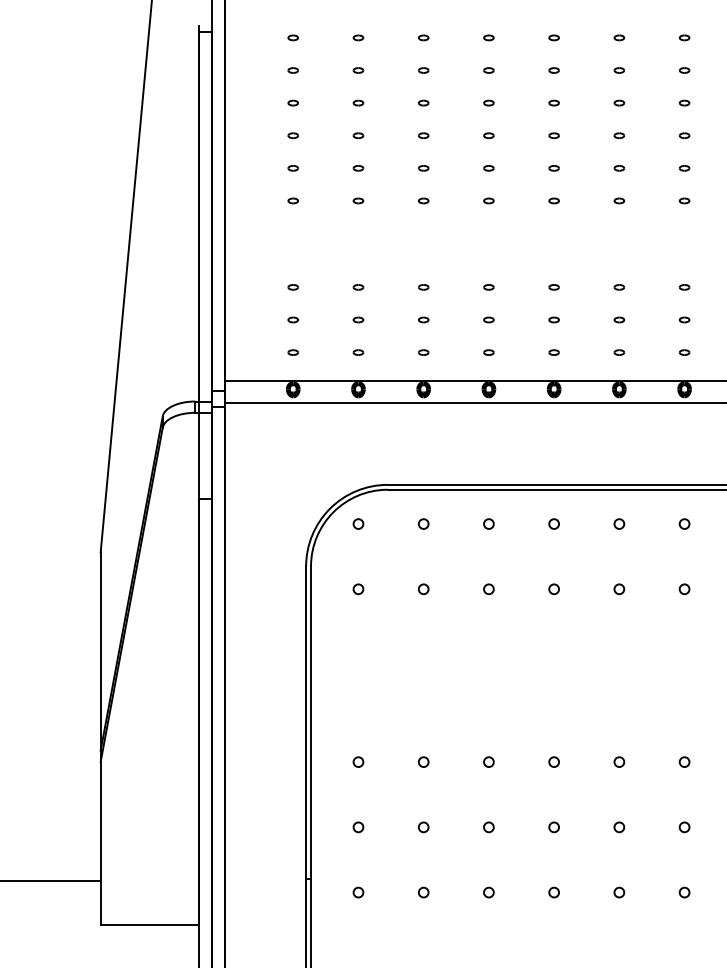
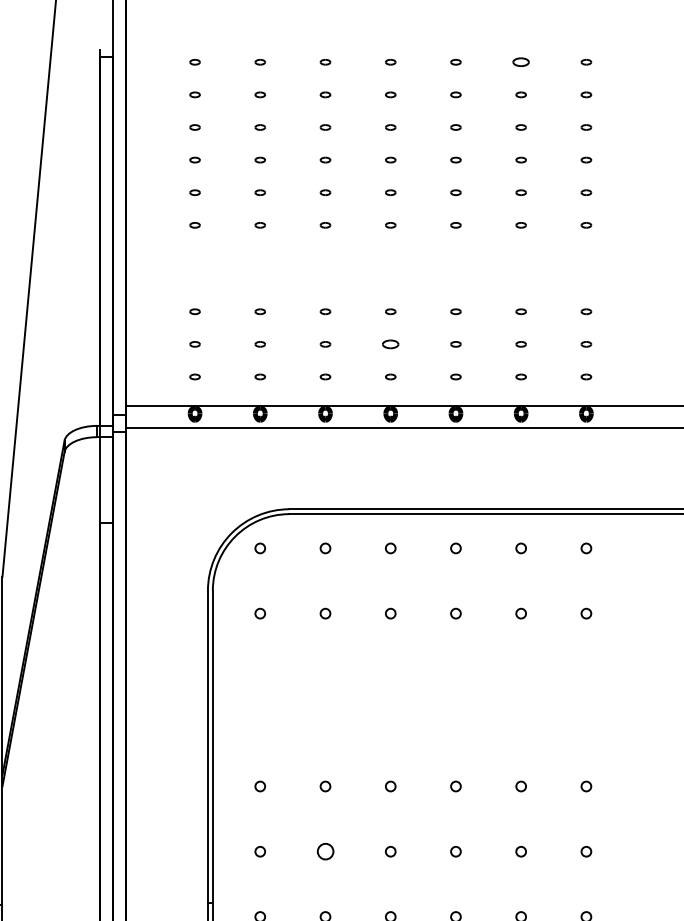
part: (619, 37) -> (521, 61), size x1.6
part: (488, 319) -> (390, 343), size x1.6
circle: (423, 827) -> (325, 851), size x1.6

